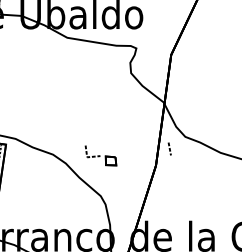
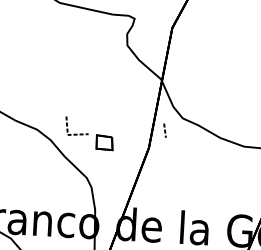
part: (100, 155) -> (88, 133), size x1.43

